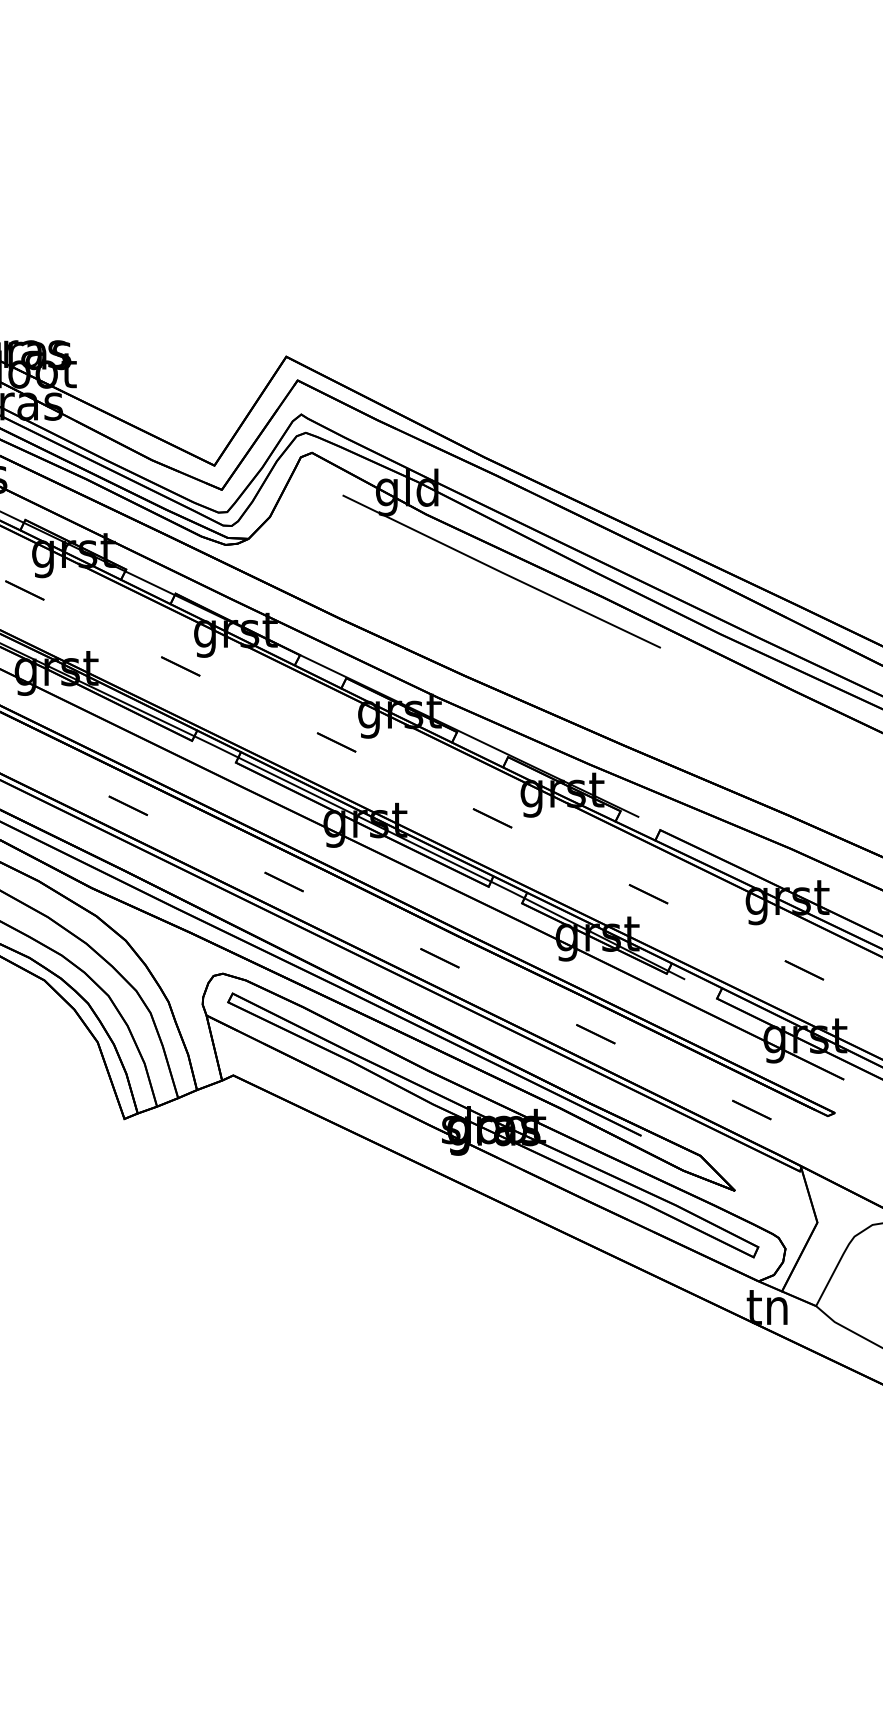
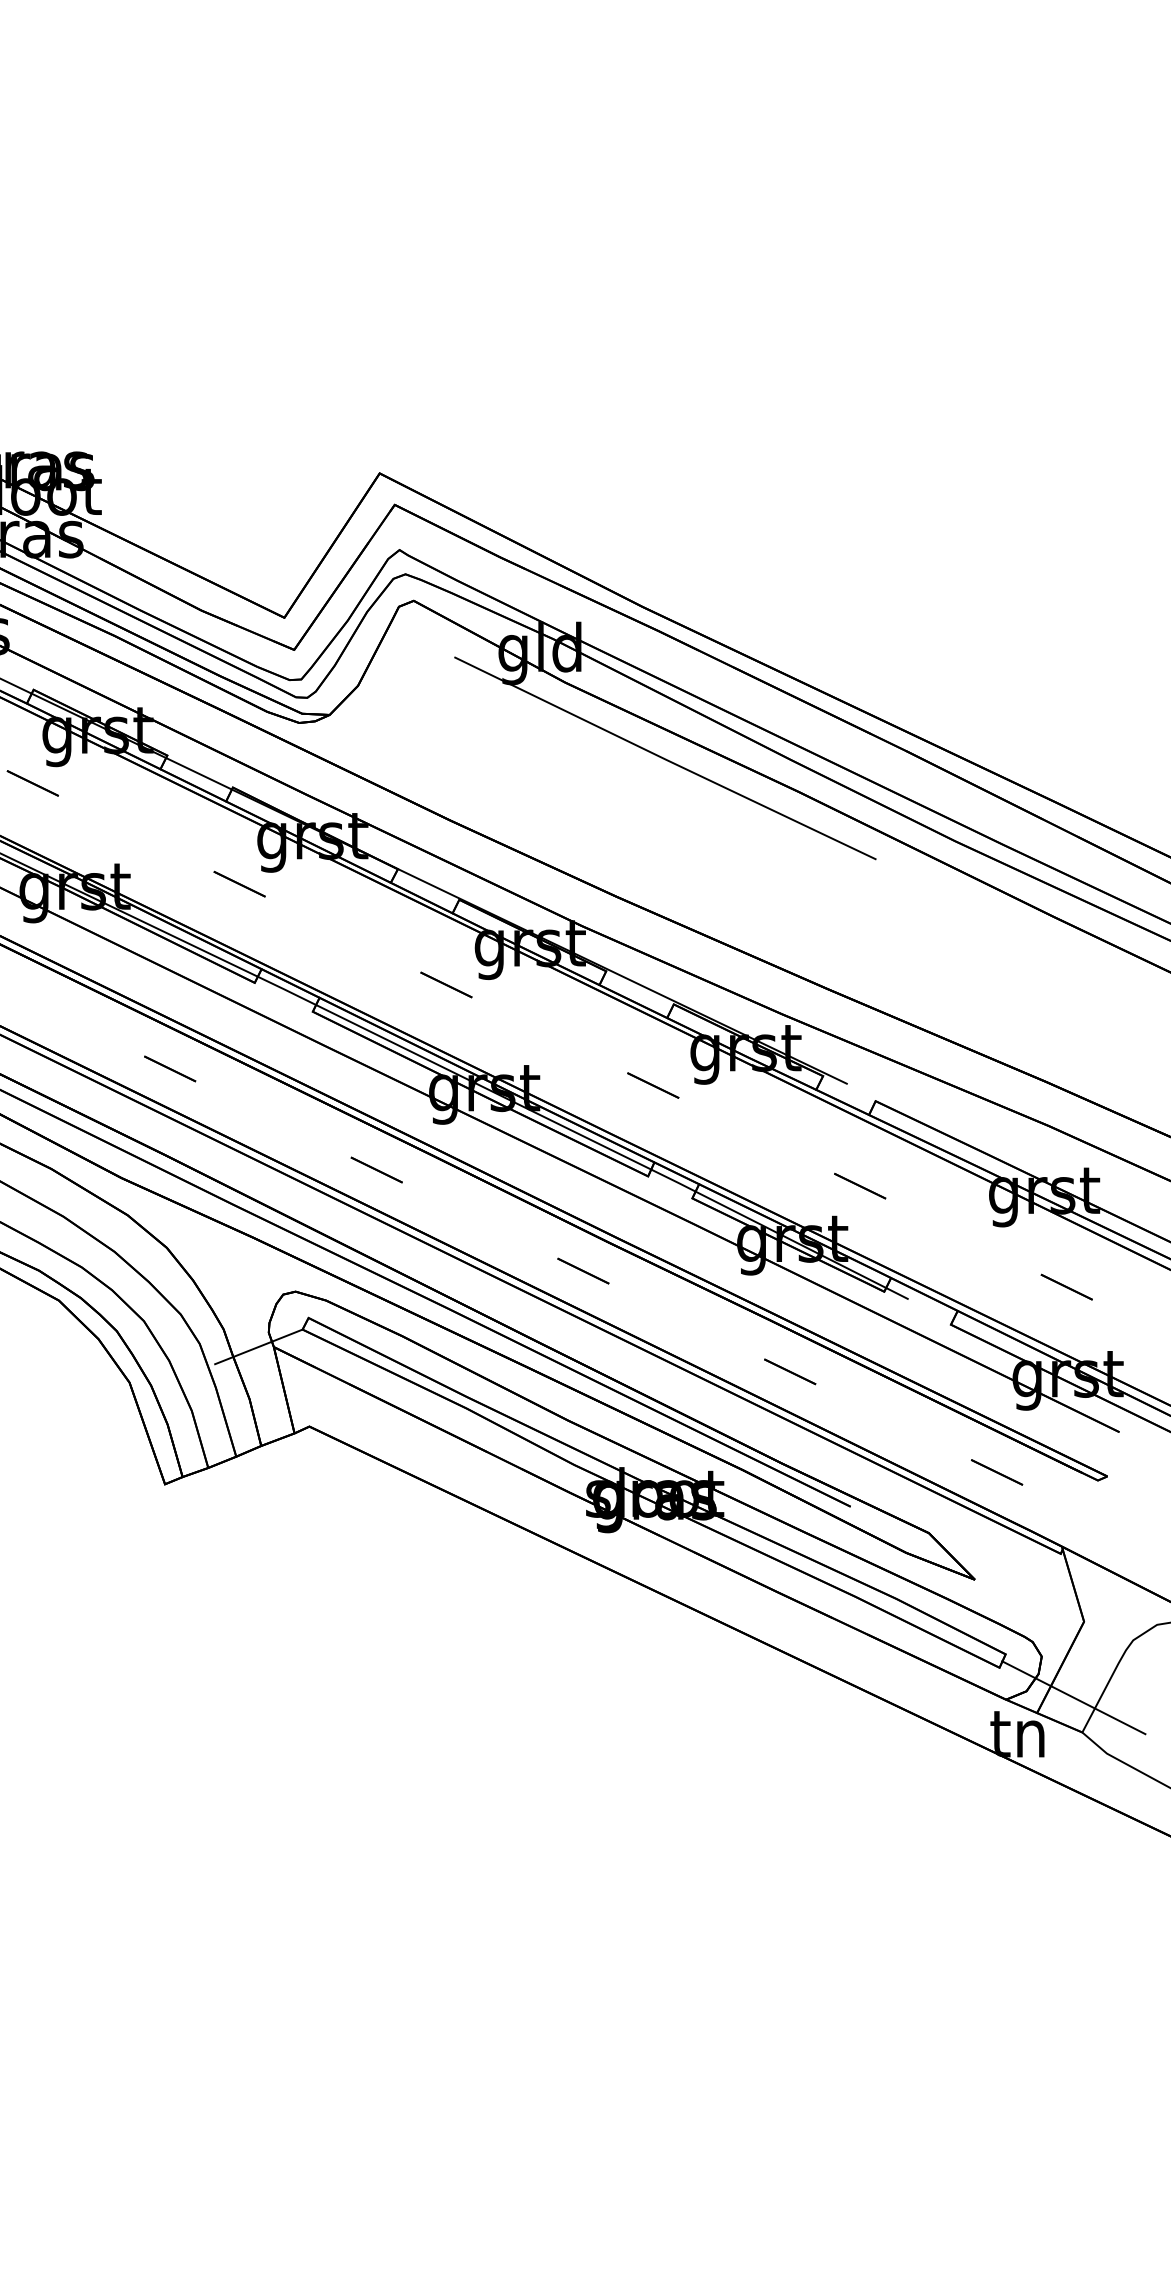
line: (194, 1015) -> (258, 1346), added
line: (809, 1279) -> (1073, 1697), added

